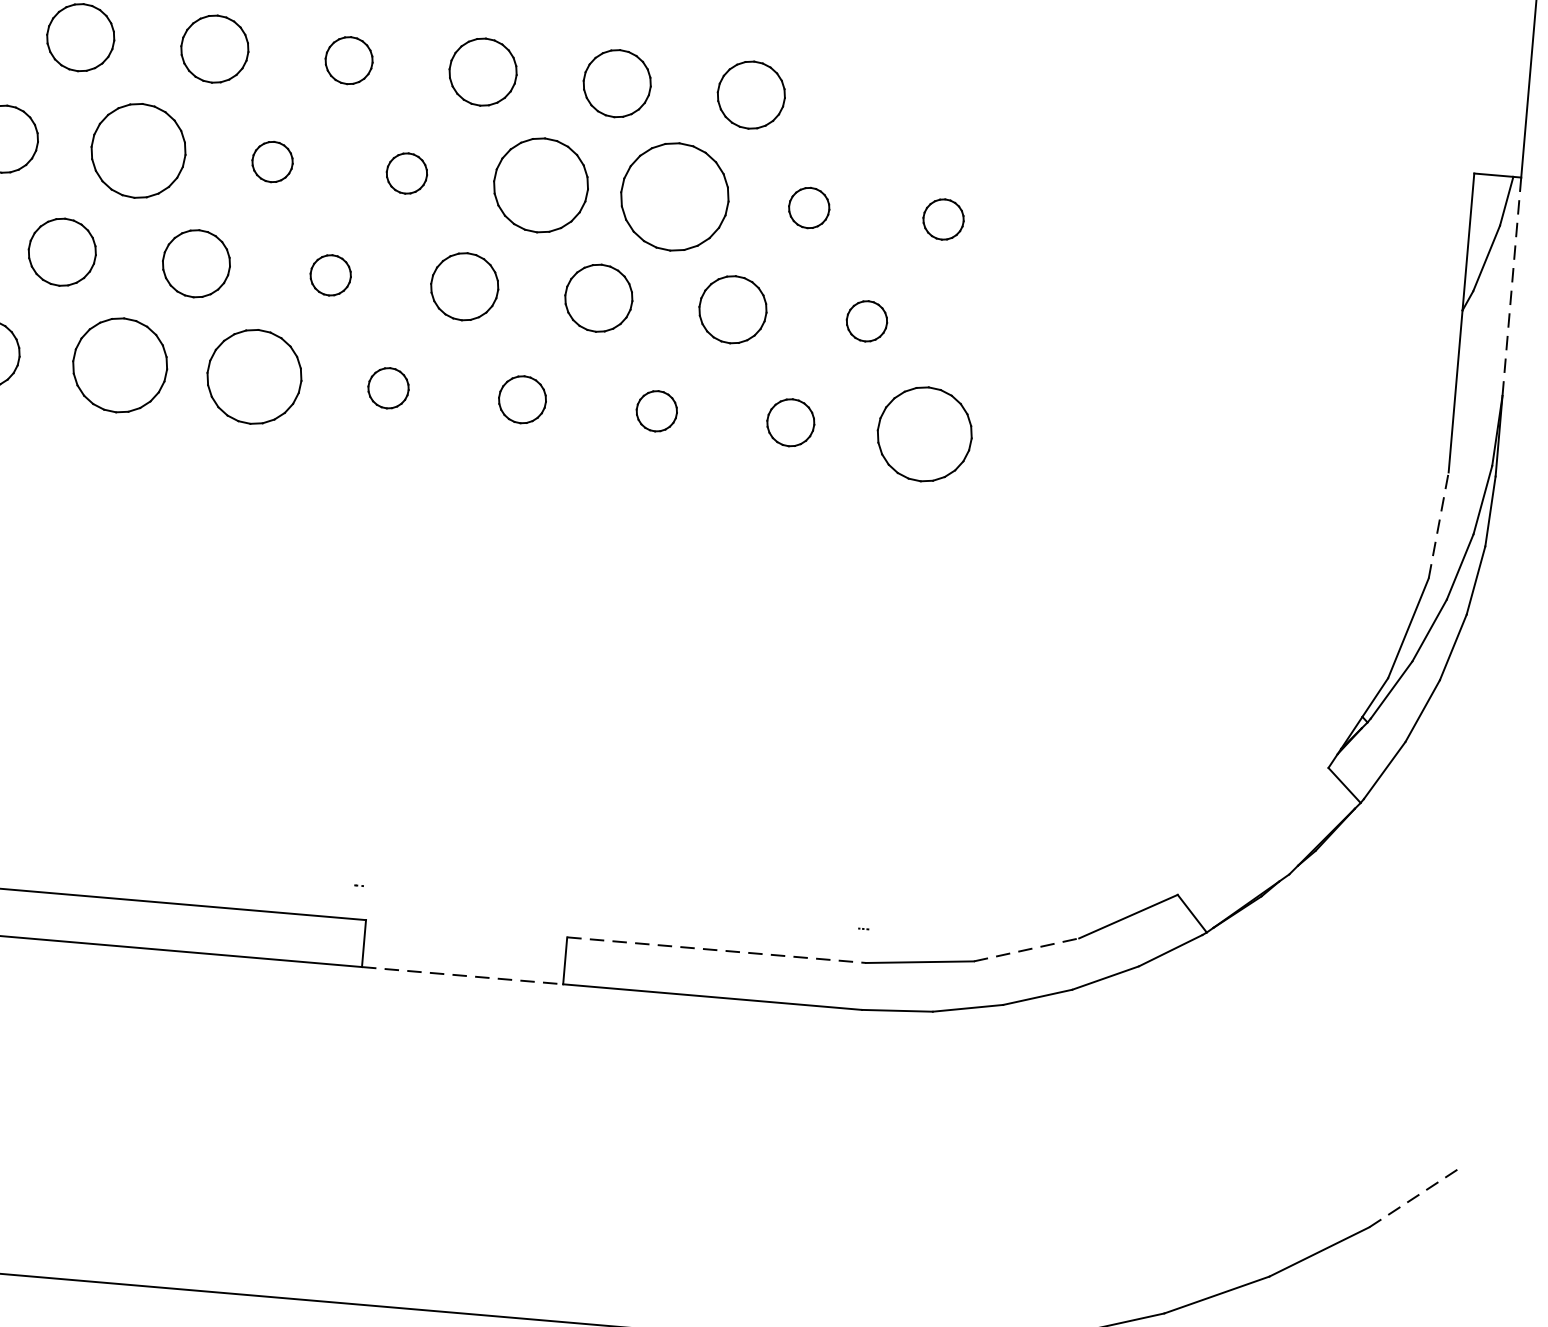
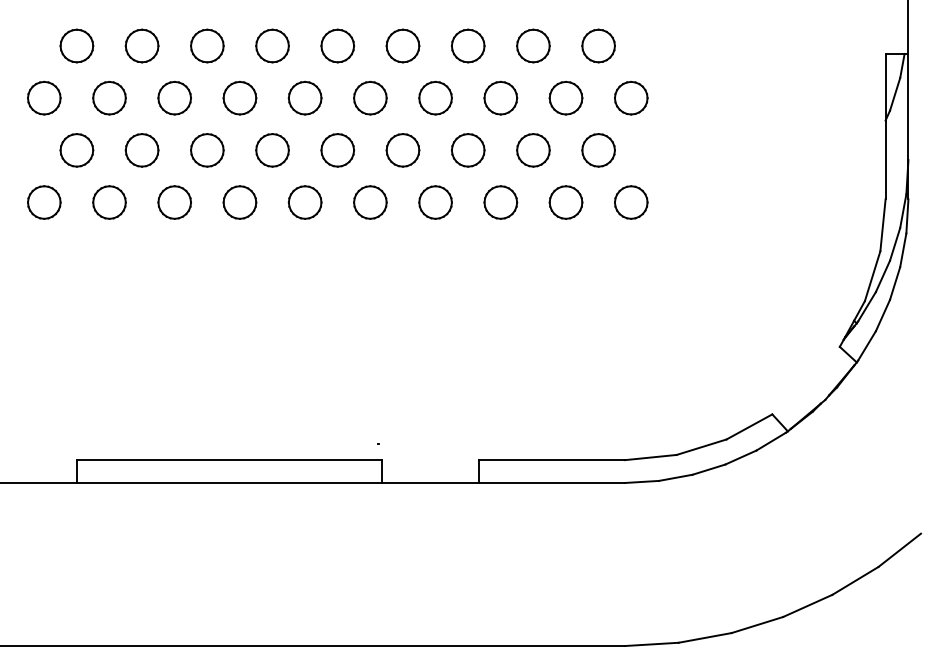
part: (348, 59) -> (337, 45), size x1.43
part: (885, 105) -> (598, 45), added
part: (137, 149) -> (239, 97), size x0.71
part: (271, 160) -> (304, 97), size x1.67
part: (407, 172) -> (370, 97), size x1.67
part: (540, 183) -> (435, 97), size x0.71
part: (674, 195) -> (500, 97), size x0.62
part: (808, 206) -> (565, 97), size x1.67
part: (943, 218) -> (631, 97), size x1.67
part: (329, 275) -> (337, 150), size x1.67
line: (1511, 287) -> (908, 107), dashed -> solid
part: (866, 321) -> (598, 150), size x1.67
part: (119, 365) -> (239, 202), size x0.71
part: (252, 376) -> (304, 202), size x0.71
part: (388, 388) -> (370, 202), size x1.67
part: (522, 399) -> (435, 202), size x1.43
part: (656, 411) -> (500, 202), size x1.67
part: (789, 422) -> (565, 202), size x1.43
part: (925, 434) -> (631, 202), size x0.71
line: (1439, 523) -> (883, 224), dashed -> solid
line: (717, 950) -> (552, 460), dashed -> solid
line: (1028, 950) -> (702, 447), dashed -> solid
line: (462, 974) -> (430, 482), dashed -> solid
line: (1415, 1197) -> (899, 550), dashed -> solid

